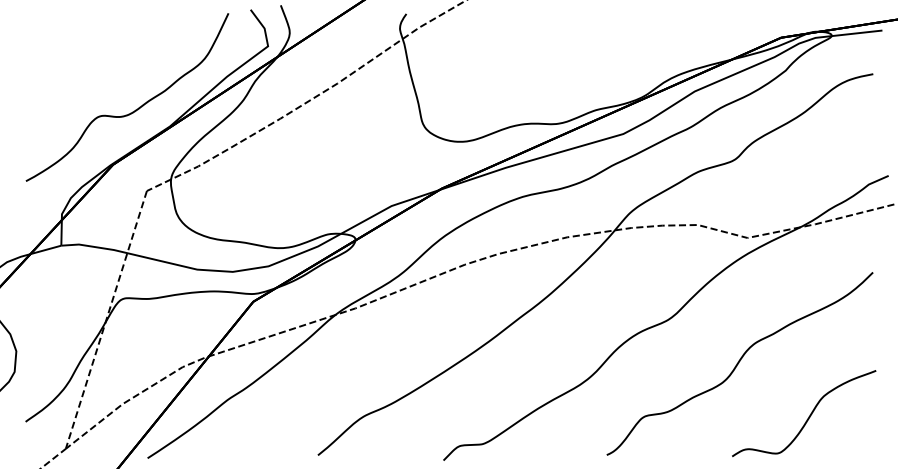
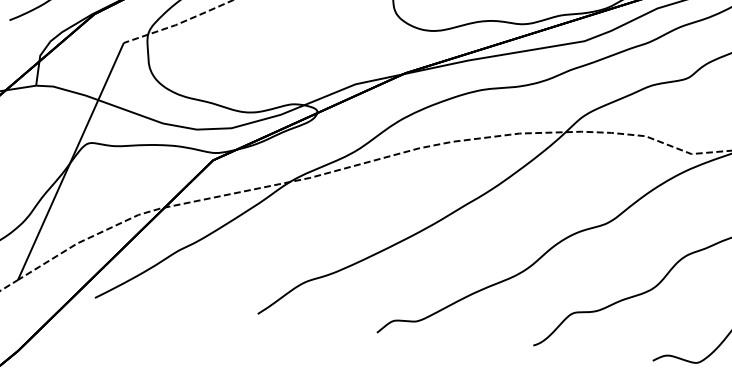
line: (106, 320) -> (70, 162), dashed -> solid

